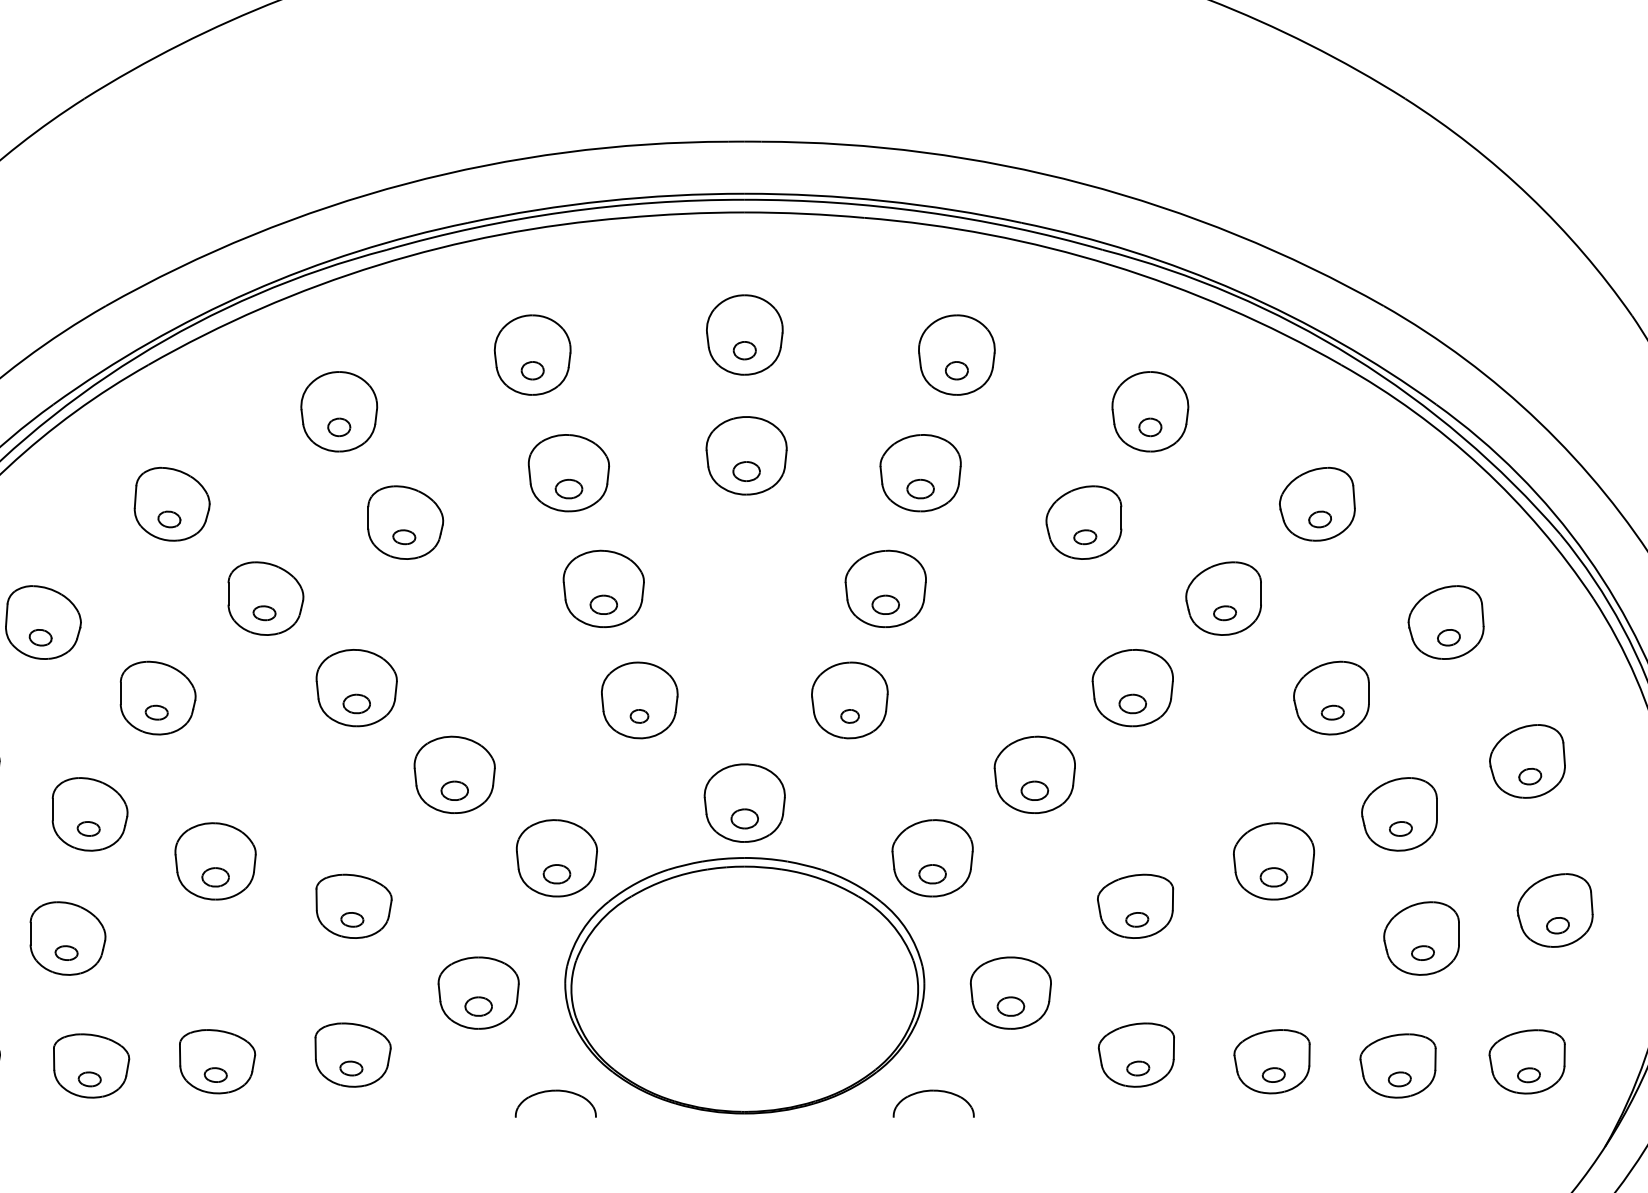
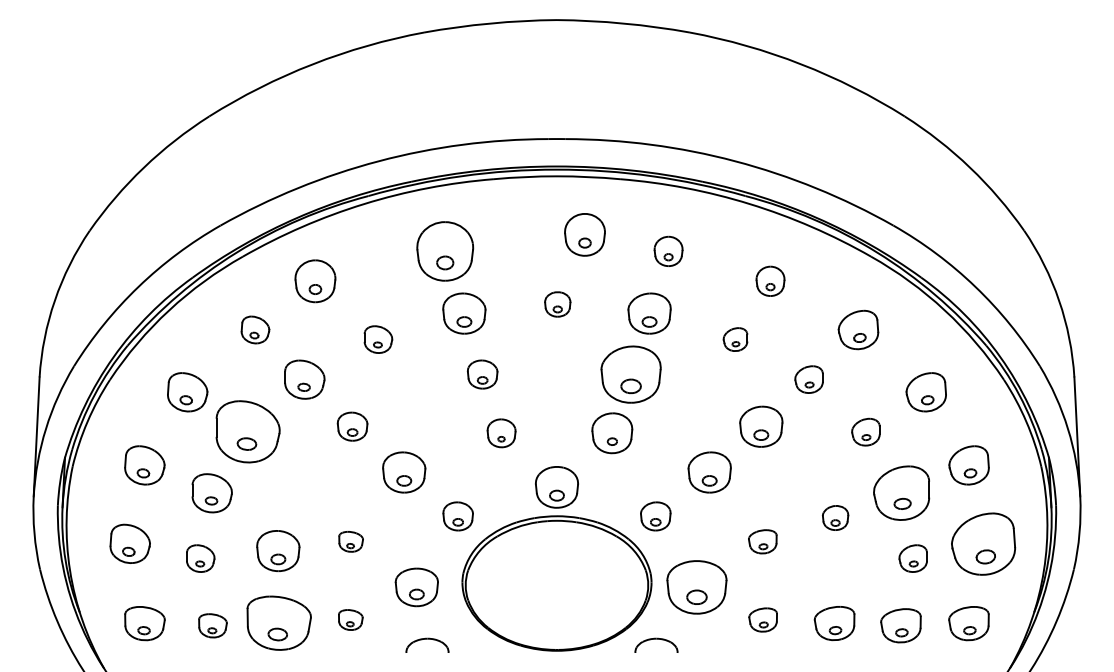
part: (743, 334) -> (584, 234), moved
part: (533, 355) -> (445, 251), size x1.4
part: (956, 355) -> (668, 251), size x0.7
part: (339, 412) -> (315, 281), moved
part: (1150, 412) -> (770, 281), size x0.7
part: (745, 455) -> (557, 304), size x0.6
part: (172, 503) -> (255, 329), size x0.7
part: (405, 522) -> (378, 339), size x0.7
part: (1083, 522) -> (735, 339), size x0.6
part: (603, 588) -> (482, 374), size x0.7
part: (886, 588) -> (631, 374), size x1.4
part: (1222, 598) -> (808, 379), size x0.7
part: (356, 687) -> (352, 426), size x0.7
part: (157, 698) -> (247, 432), size x1.6
part: (1330, 698) -> (865, 432), size x0.7
part: (639, 700) -> (501, 433), size x0.7
part: (1399, 814) -> (901, 493), size x1.4
part: (557, 858) -> (458, 516), size x0.7
part: (931, 858) -> (655, 516), size x0.7
part: (215, 860) -> (278, 550), moved
part: (1273, 860) -> (835, 517), size x0.6
part: (352, 905) -> (350, 541), size x0.6
part: (1135, 905) -> (762, 541), size x0.7
part: (1554, 909) -> (983, 543), size x1.6
part: (67, 938) -> (200, 558), size x0.7
part: (1419, 938) -> (912, 558), size x0.7
part: (1011, 993) -> (697, 587), size x1.4
part: (352, 1054) -> (350, 619), size x0.6
part: (1135, 1054) -> (762, 619), size x0.7
part: (217, 1061) -> (279, 623), size x1.6
part: (90, 1065) -> (212, 625), size x0.7
part: (555, 1101) -> (427, 644), moved

